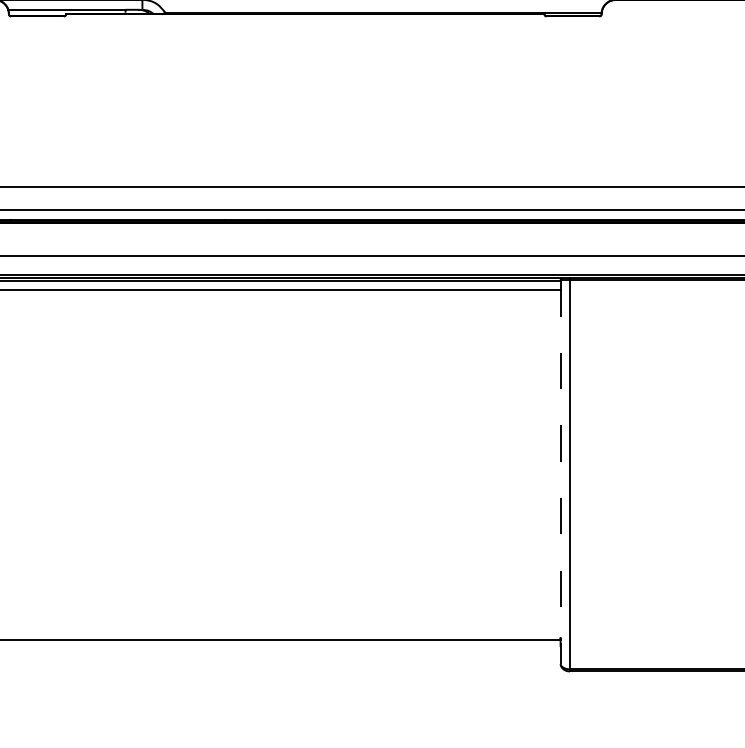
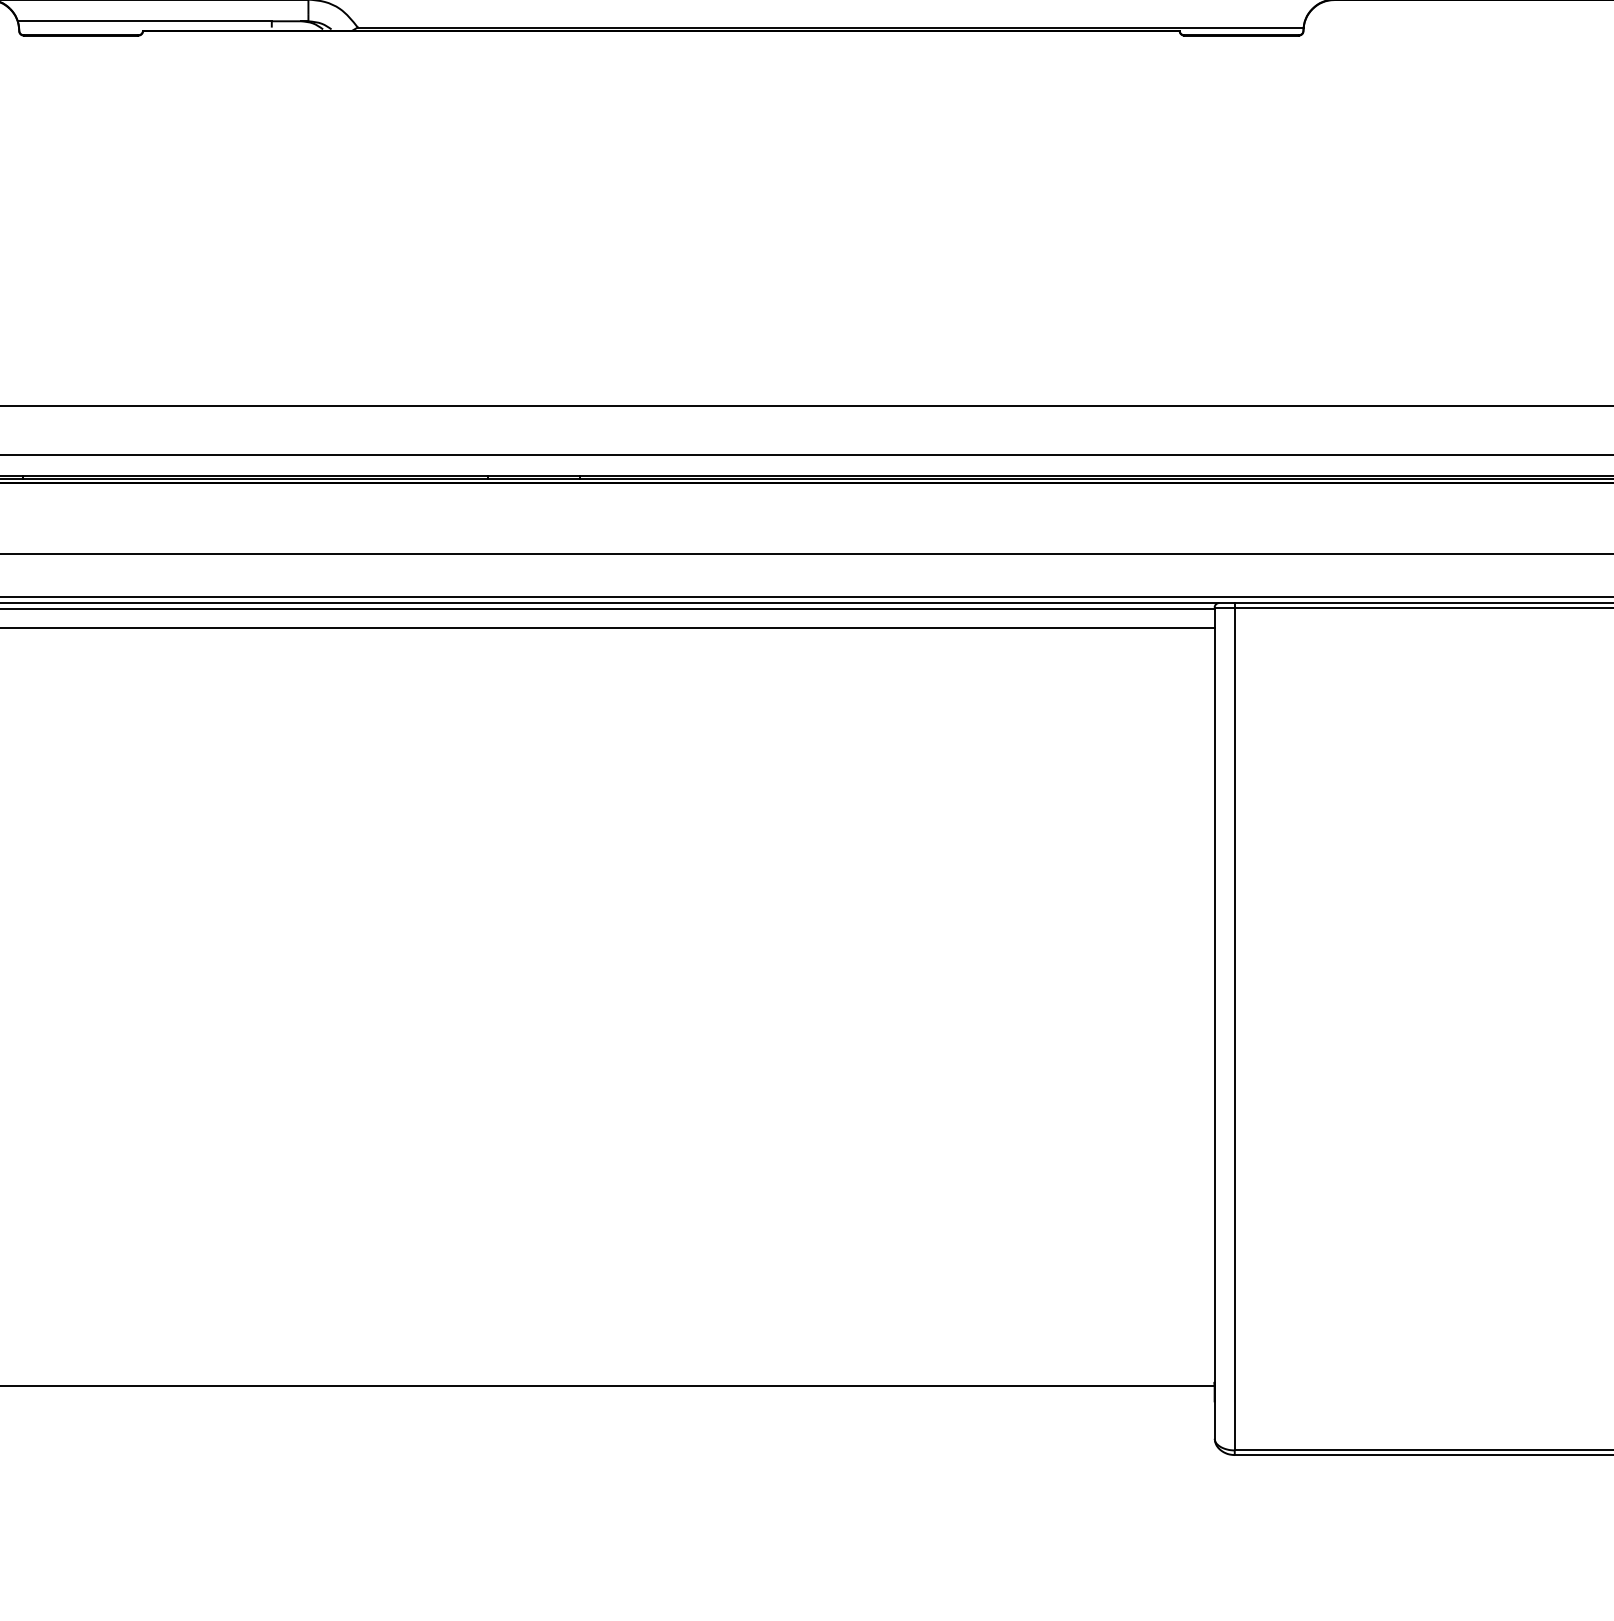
line: (560, 472) -> (1214, 1023), dashed -> solid

